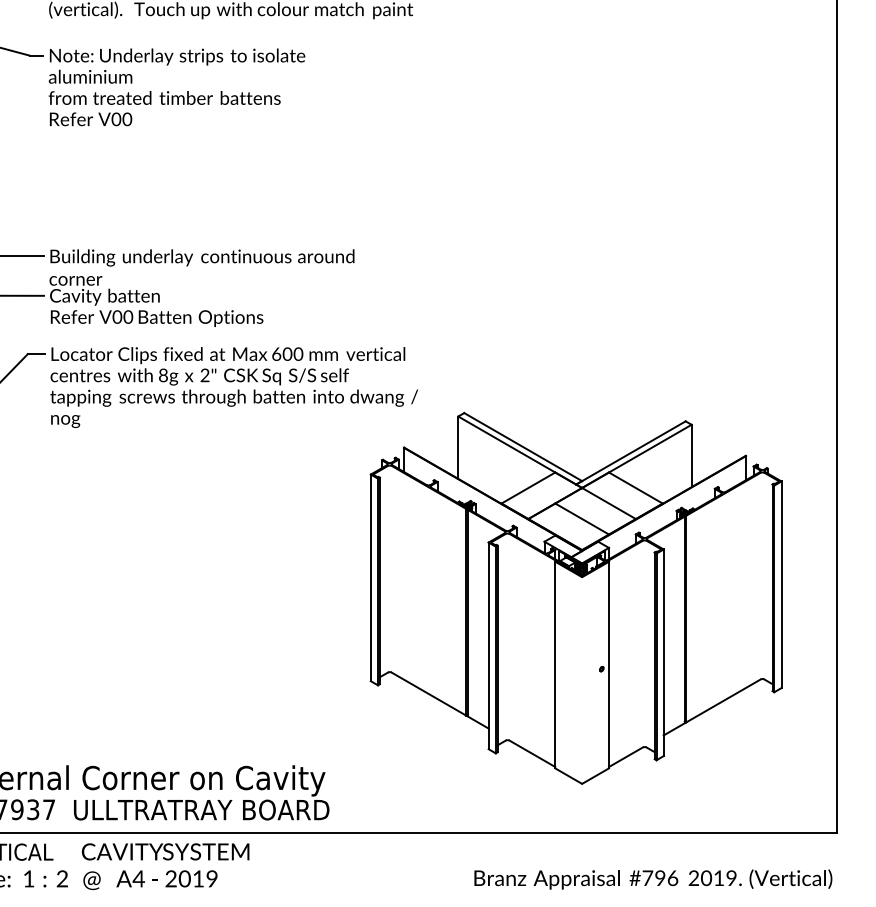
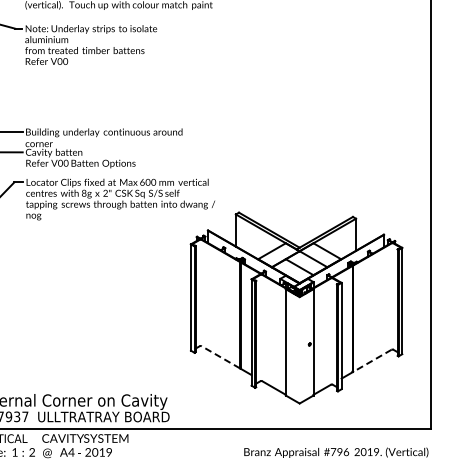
line: (428, 694) -> (220, 357), solid -> dashed
line: (723, 702) -> (372, 361), solid -> dashed

